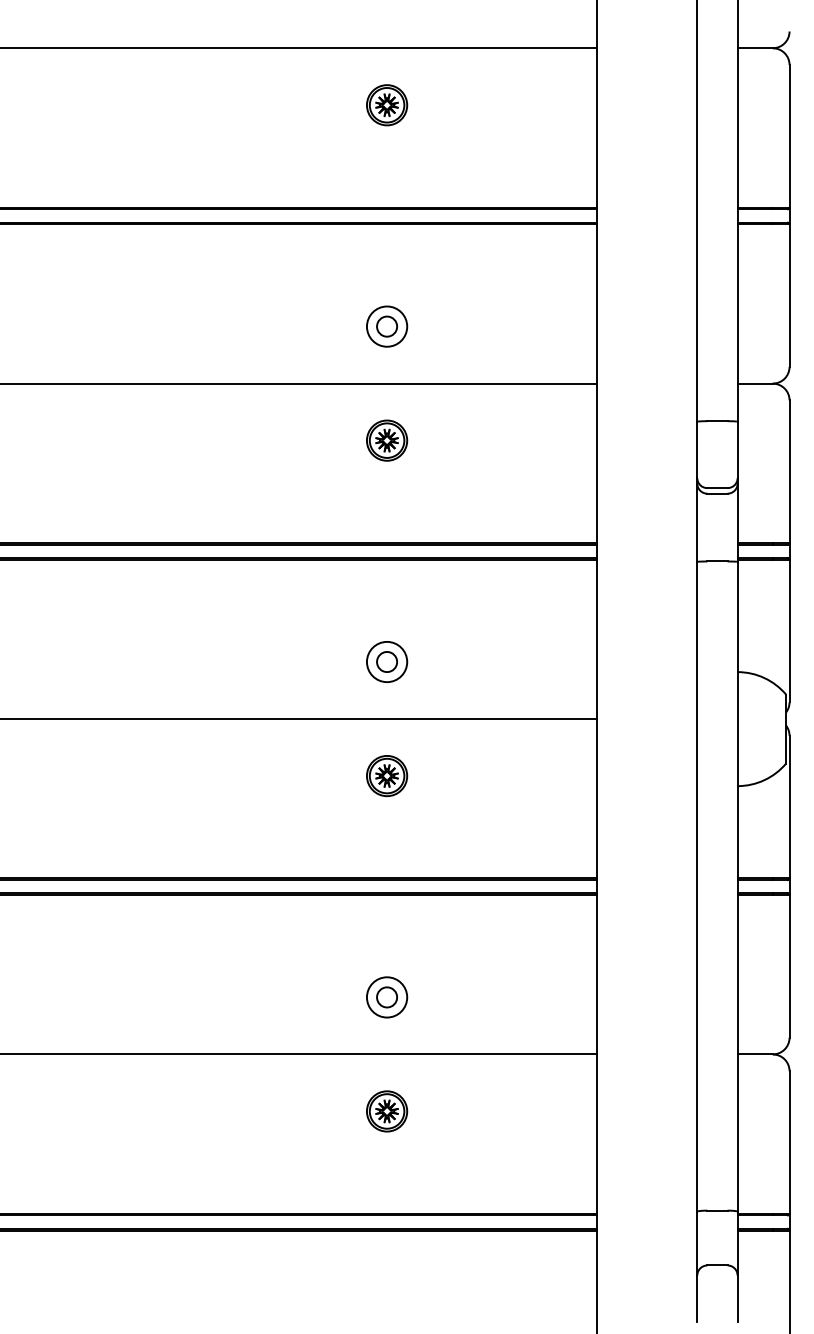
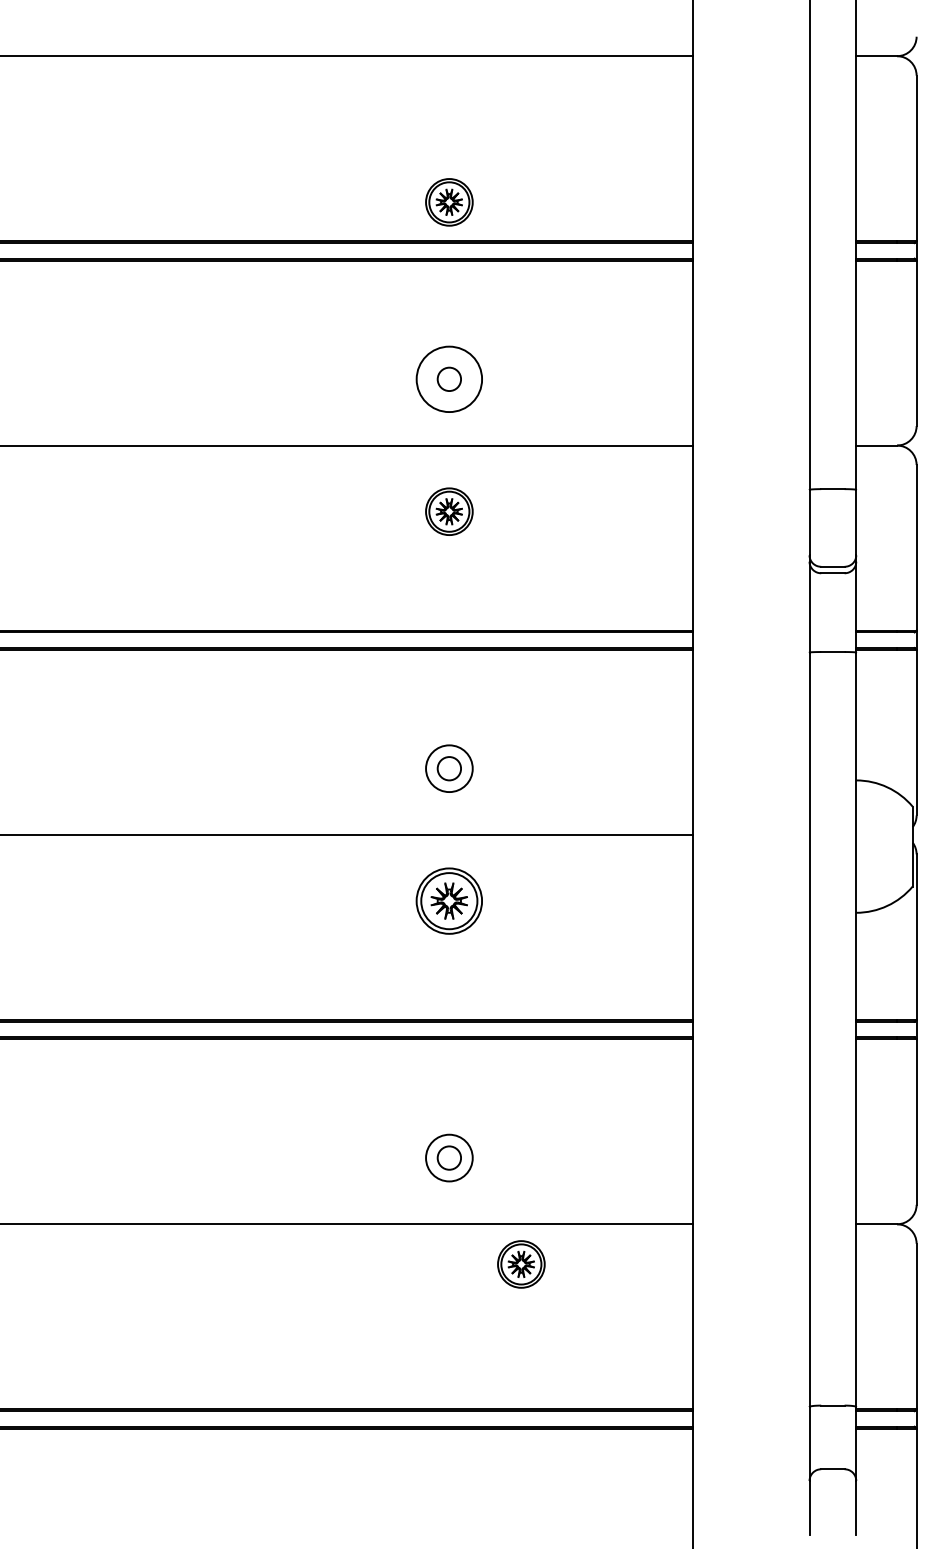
part: (387, 105) -> (449, 202), moved
circle: (387, 326) -> (449, 379), size x1.4
part: (387, 775) -> (449, 900), size x1.4
part: (387, 1111) -> (521, 1264), moved

